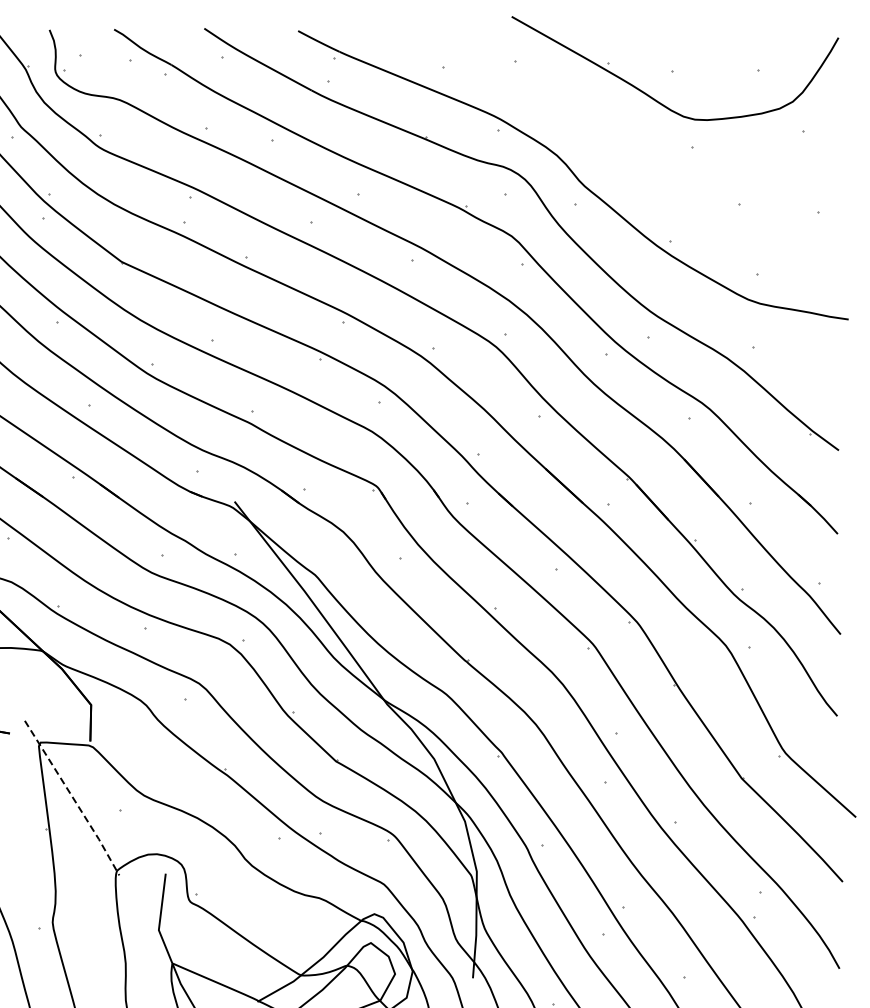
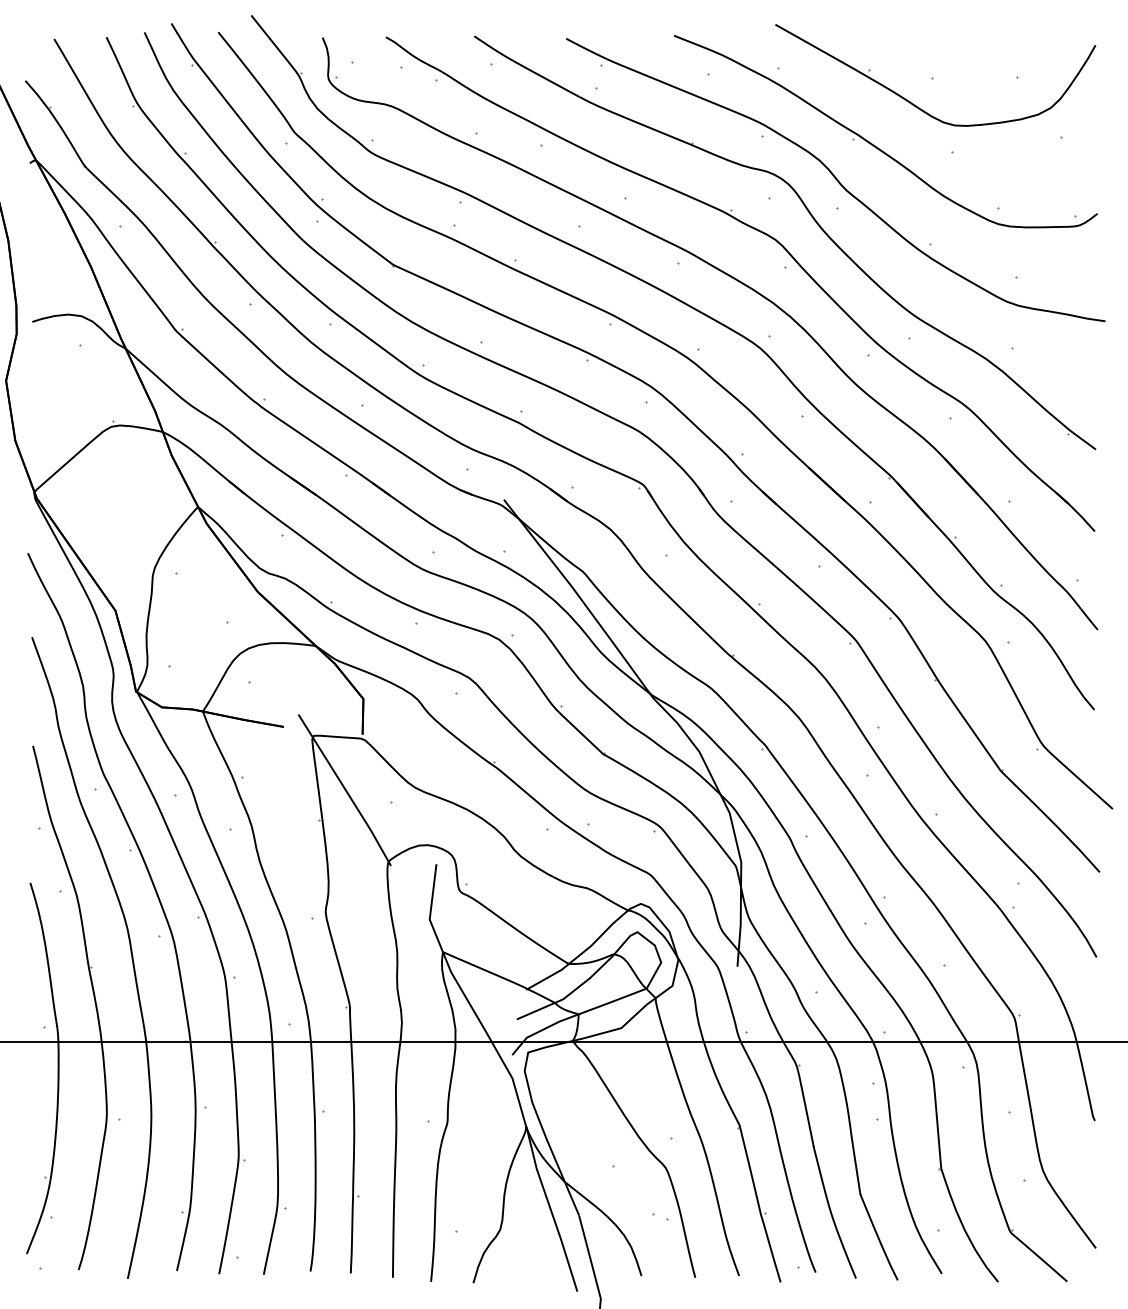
part: (613, 140) -> (875, 145), added
line: (73, 798) -> (346, 790), dashed -> solid

